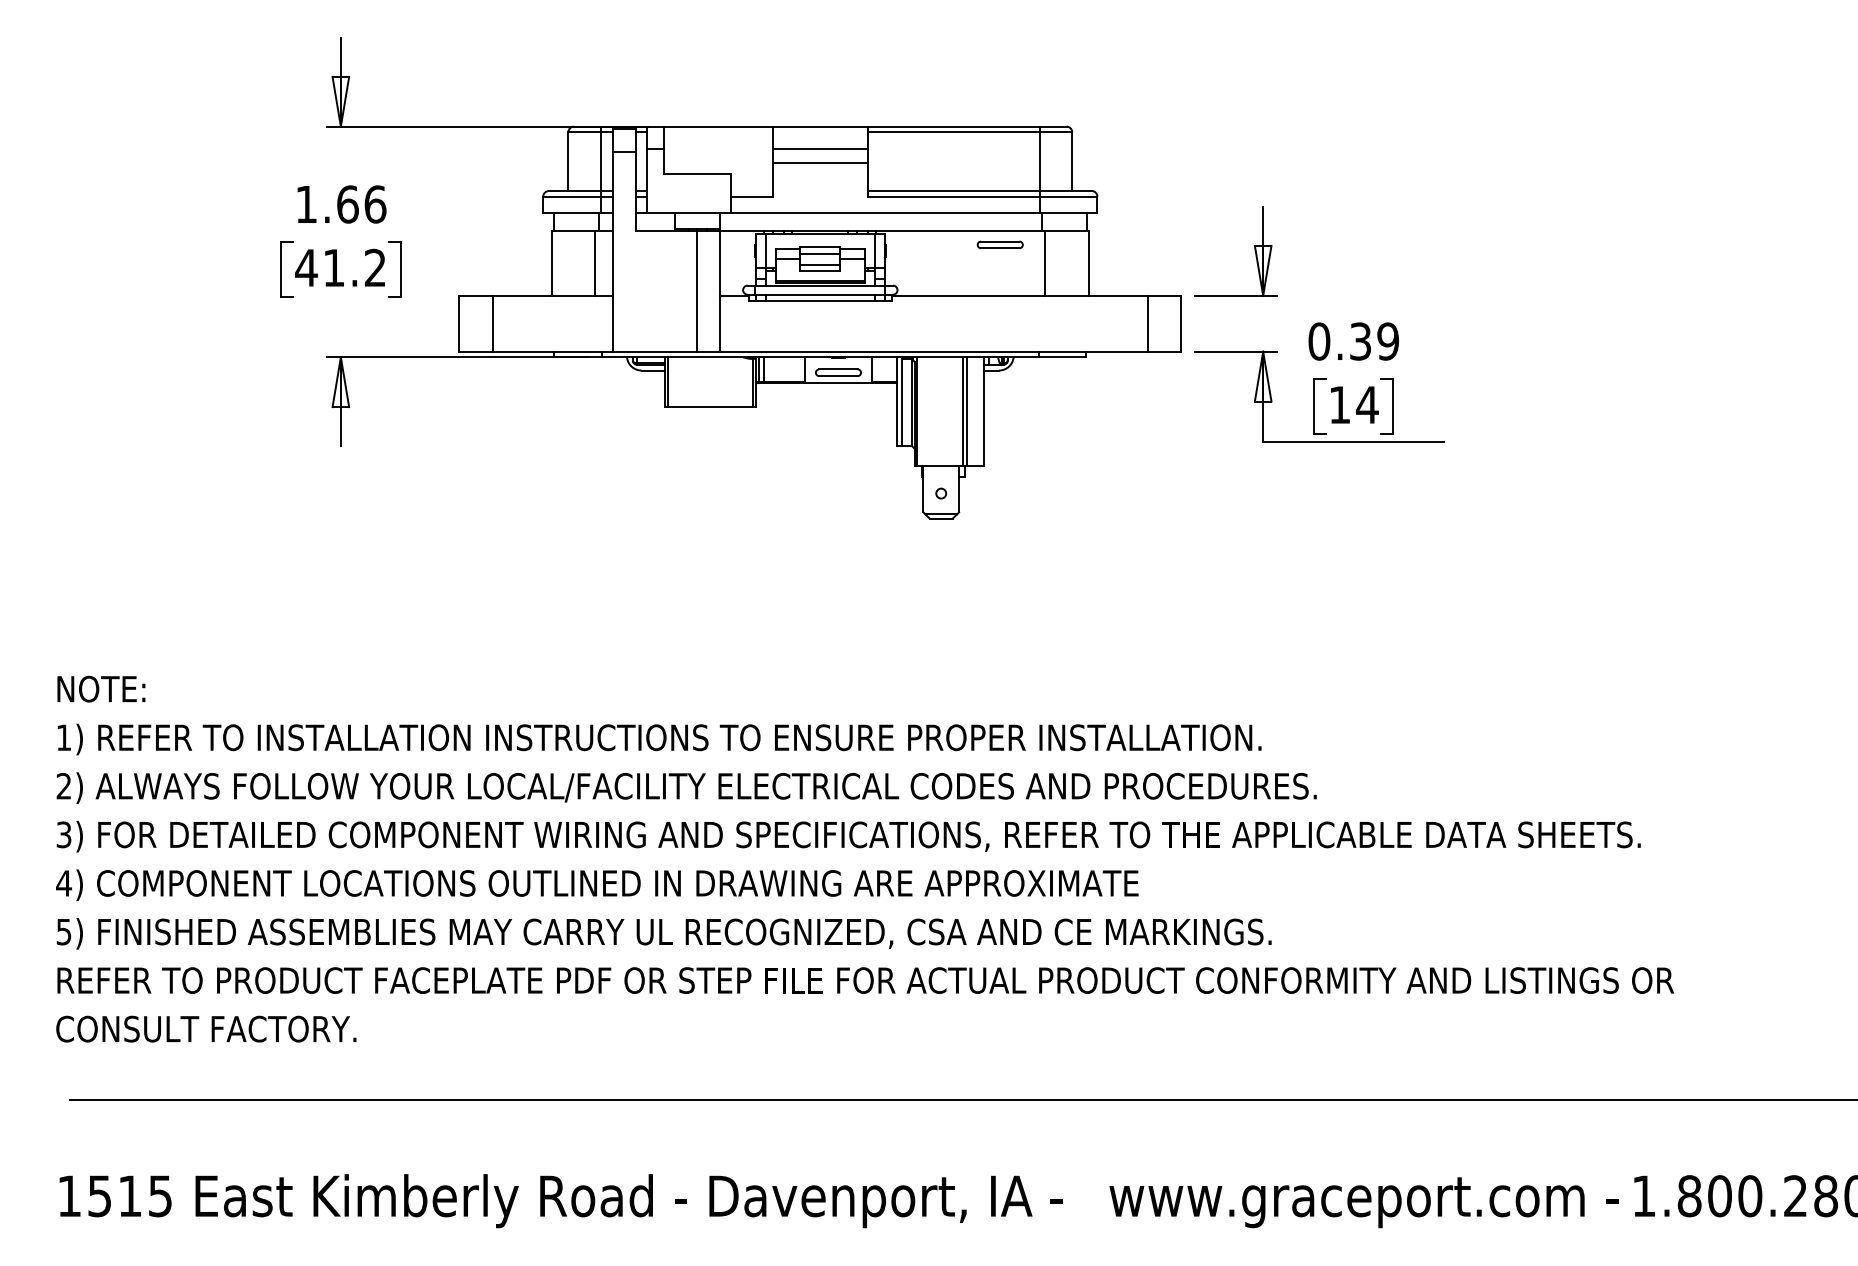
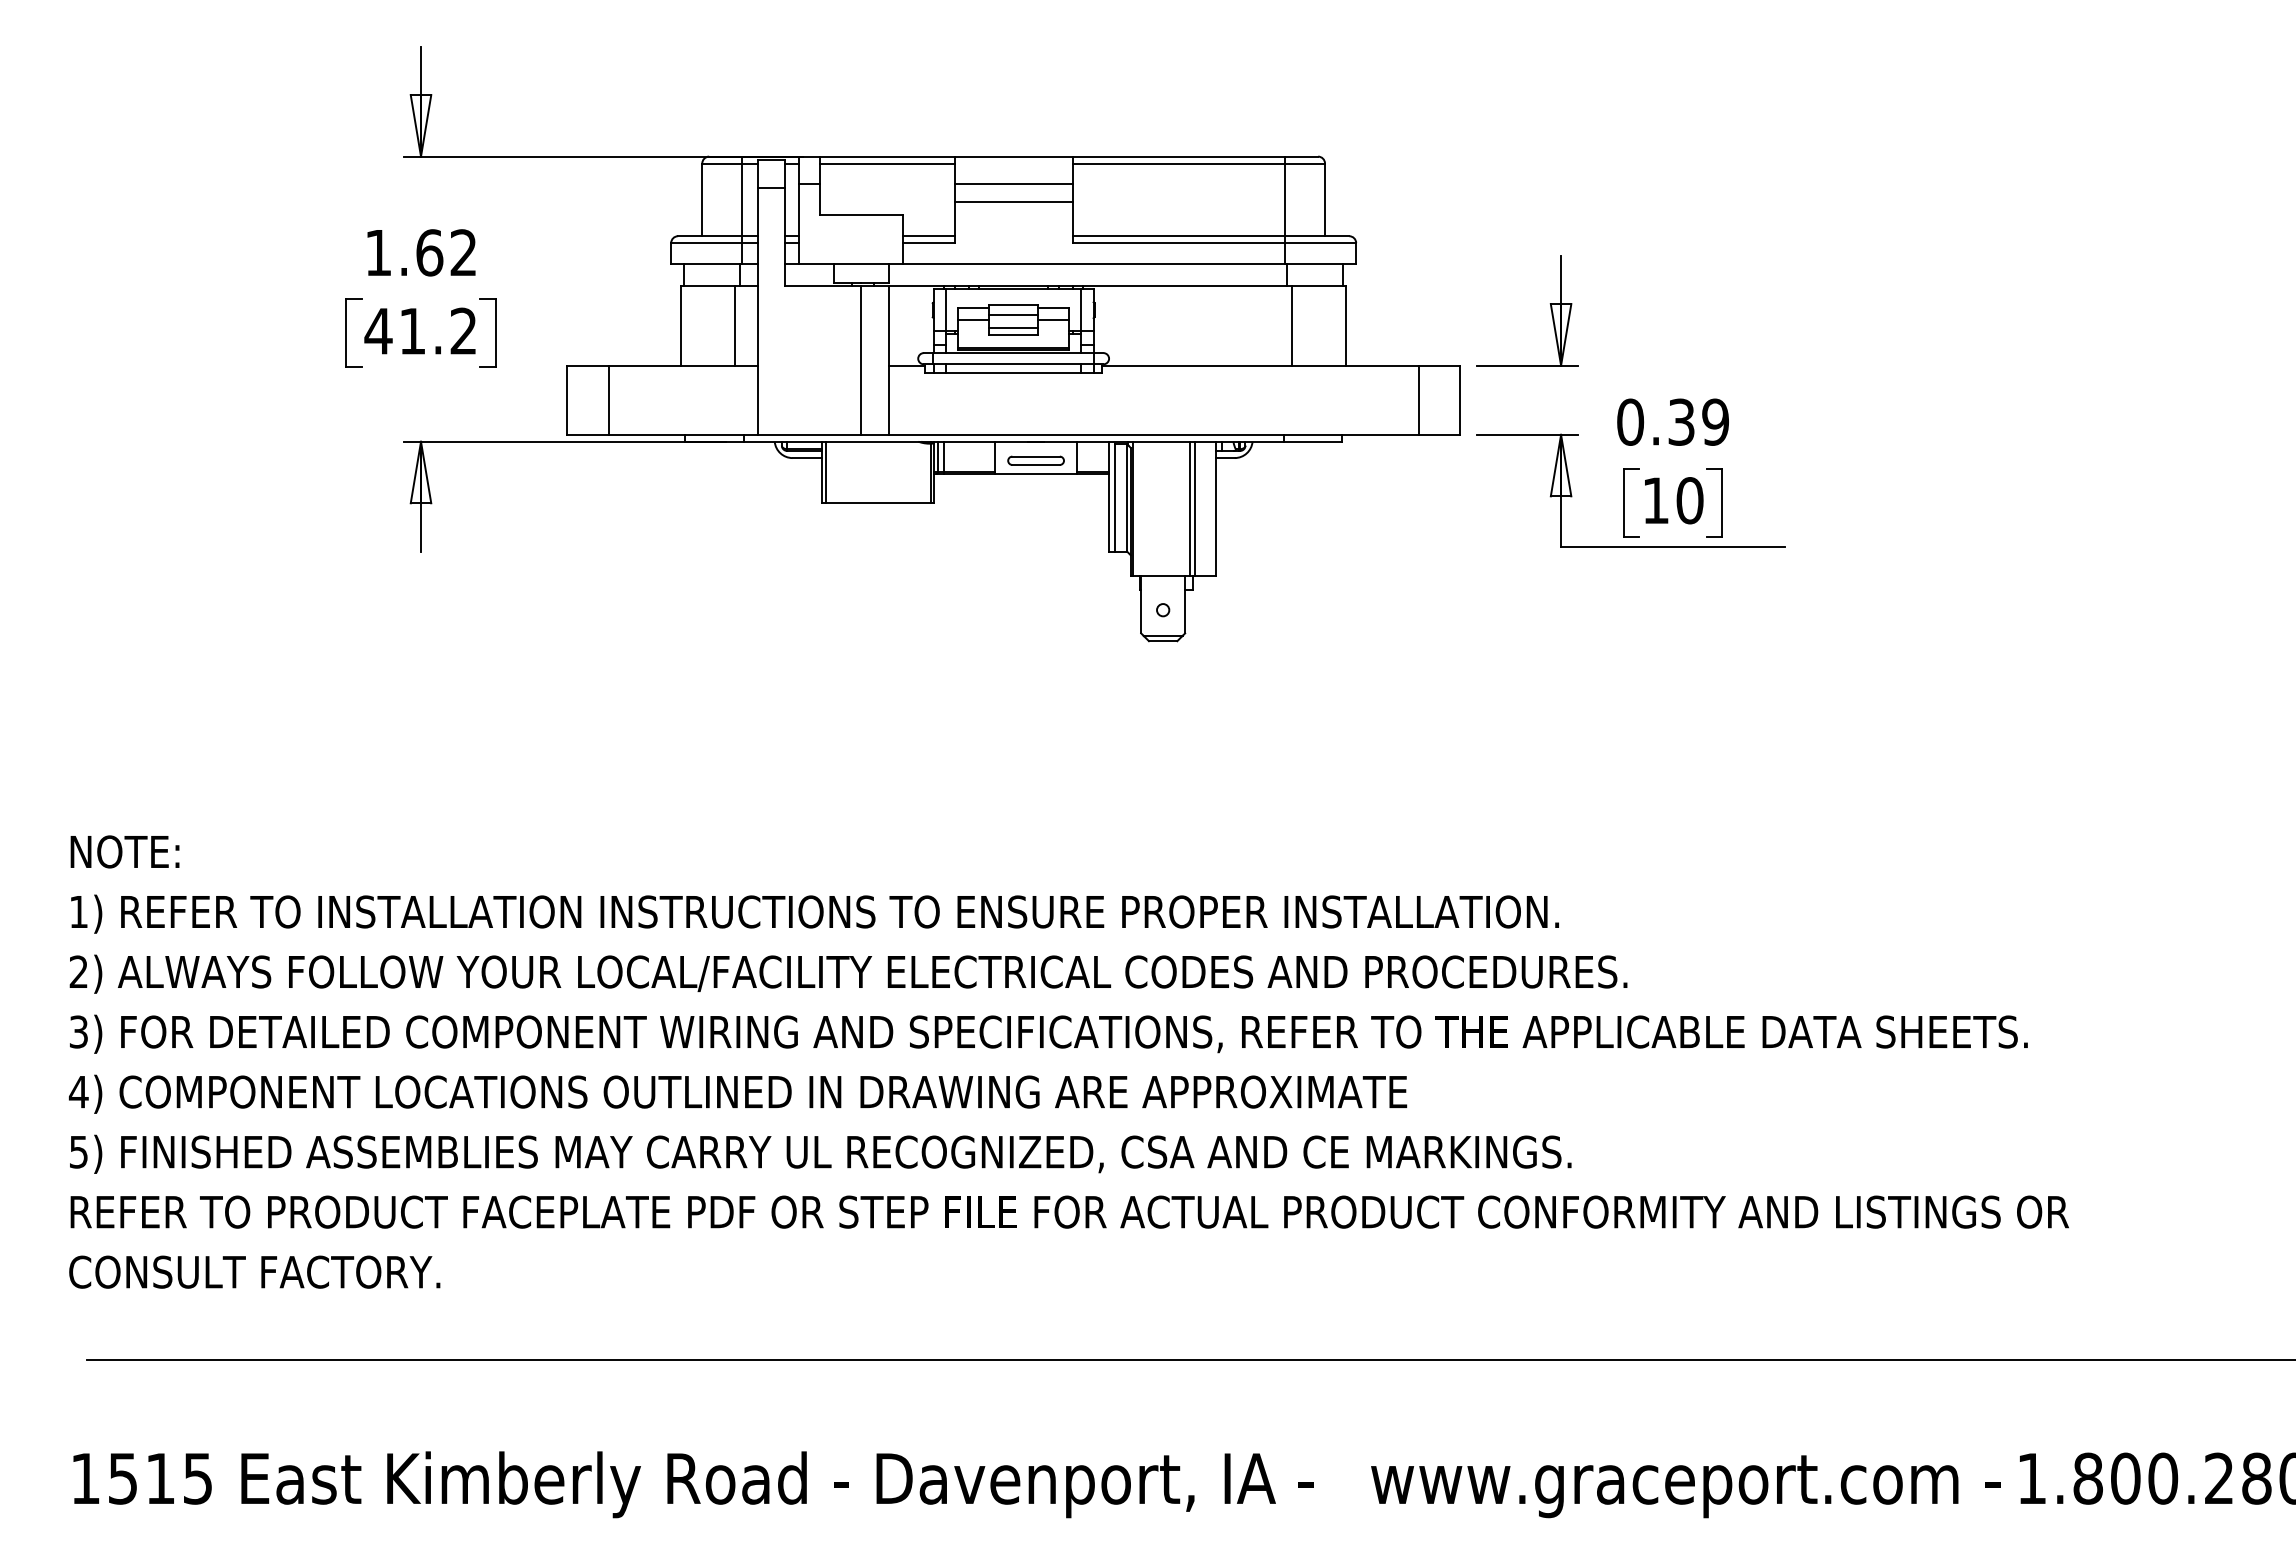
line: (717, 132) -> (886, 163), added
line: (751, 191) -> (928, 236), added
text: (375, 204) -> (463, 252), 1.66 -> 1.62
part: (999, 244) -> (1235, 302), removed
text: (1367, 404) -> (1689, 500), 14 -> 10

